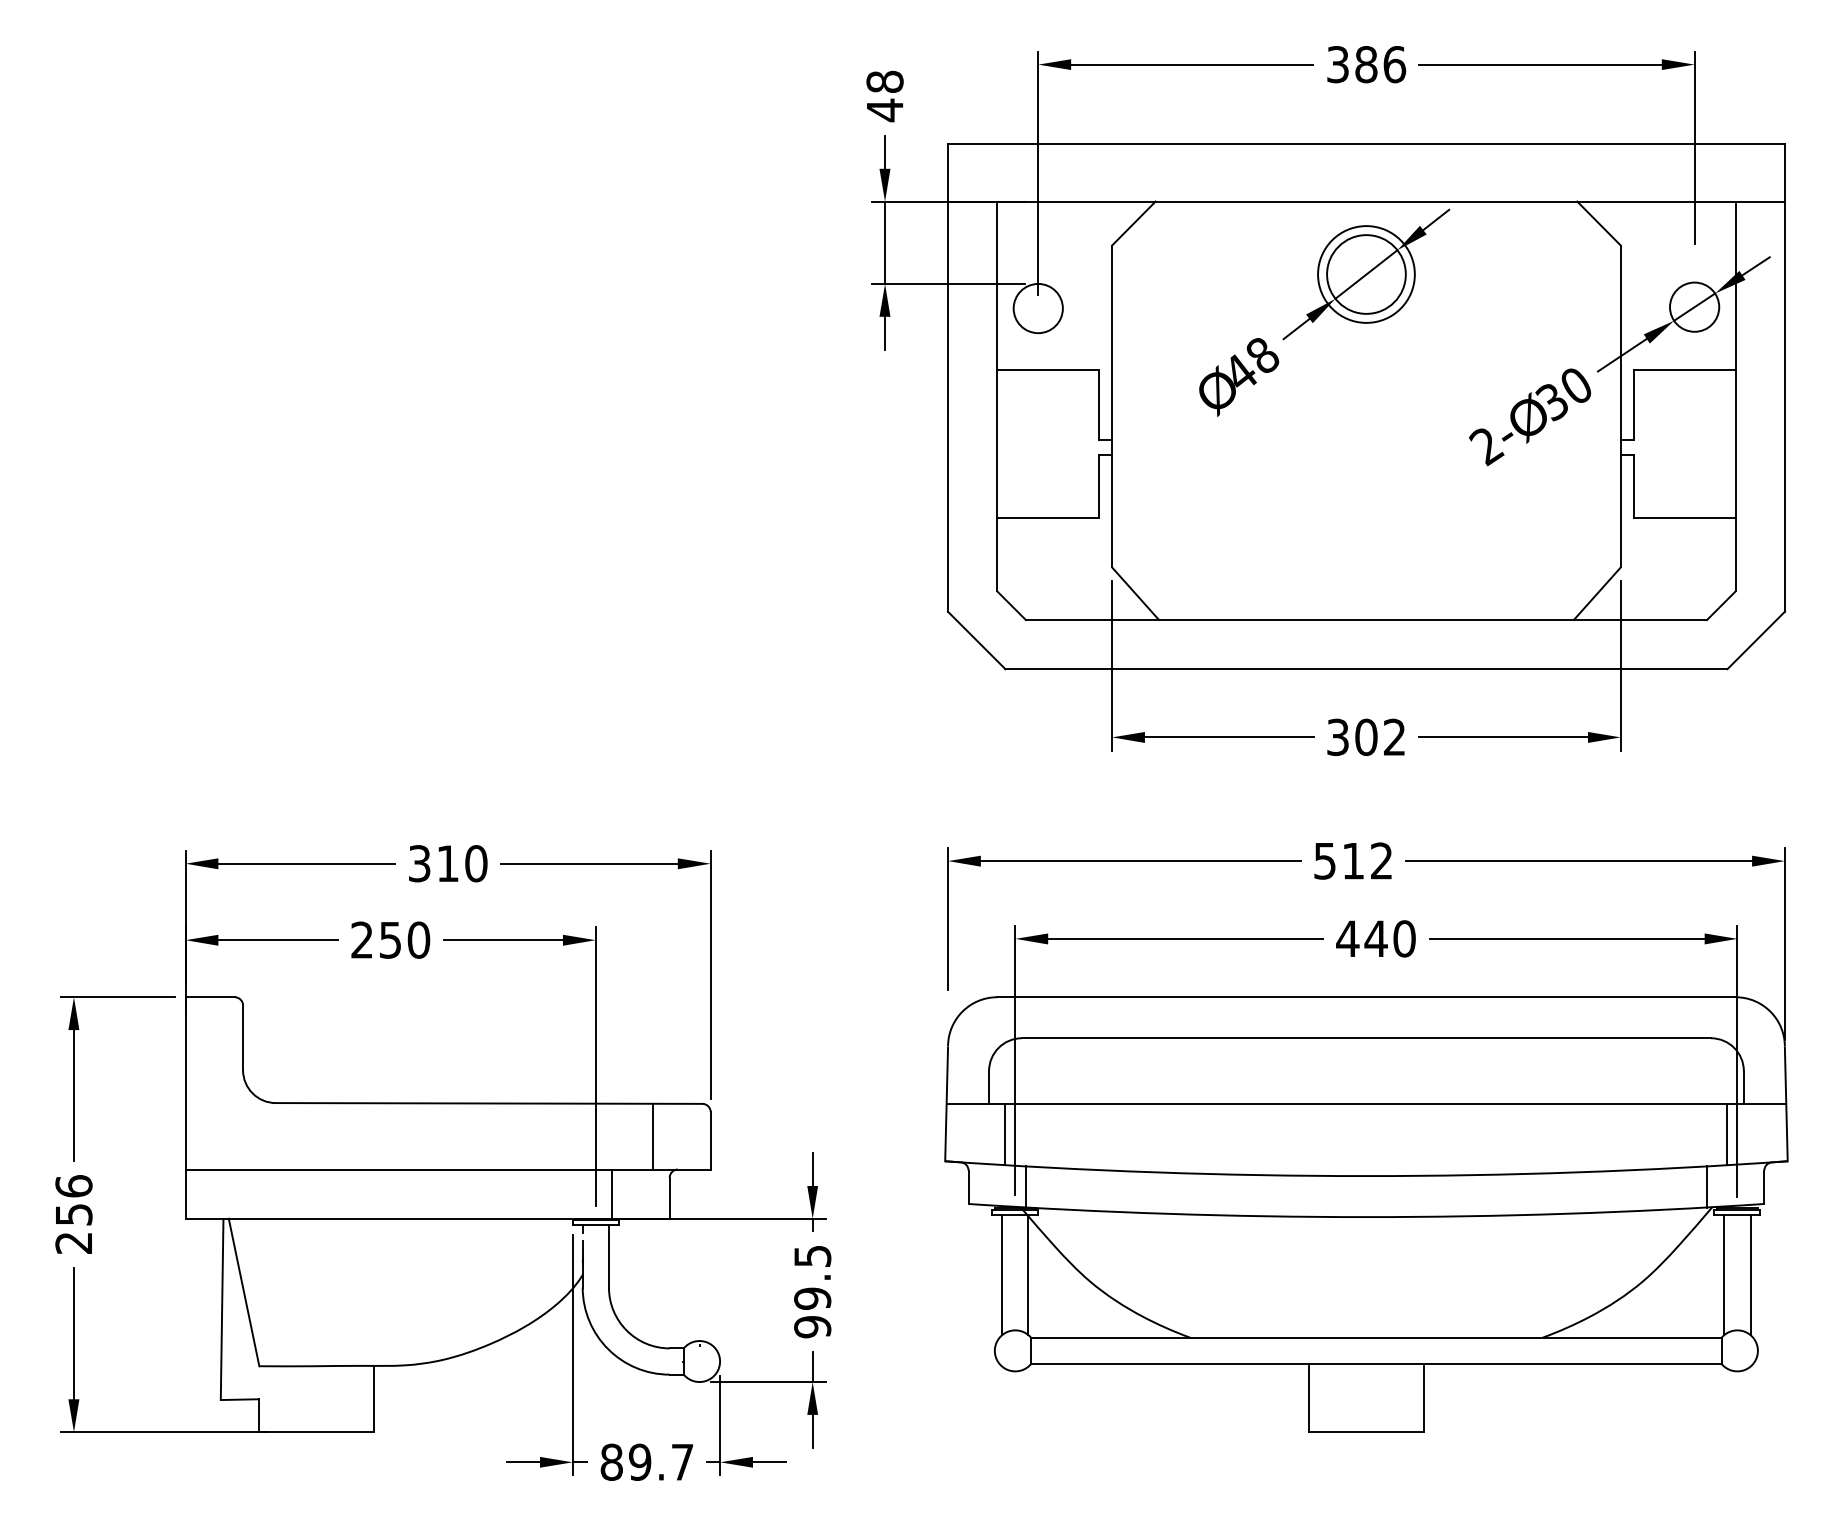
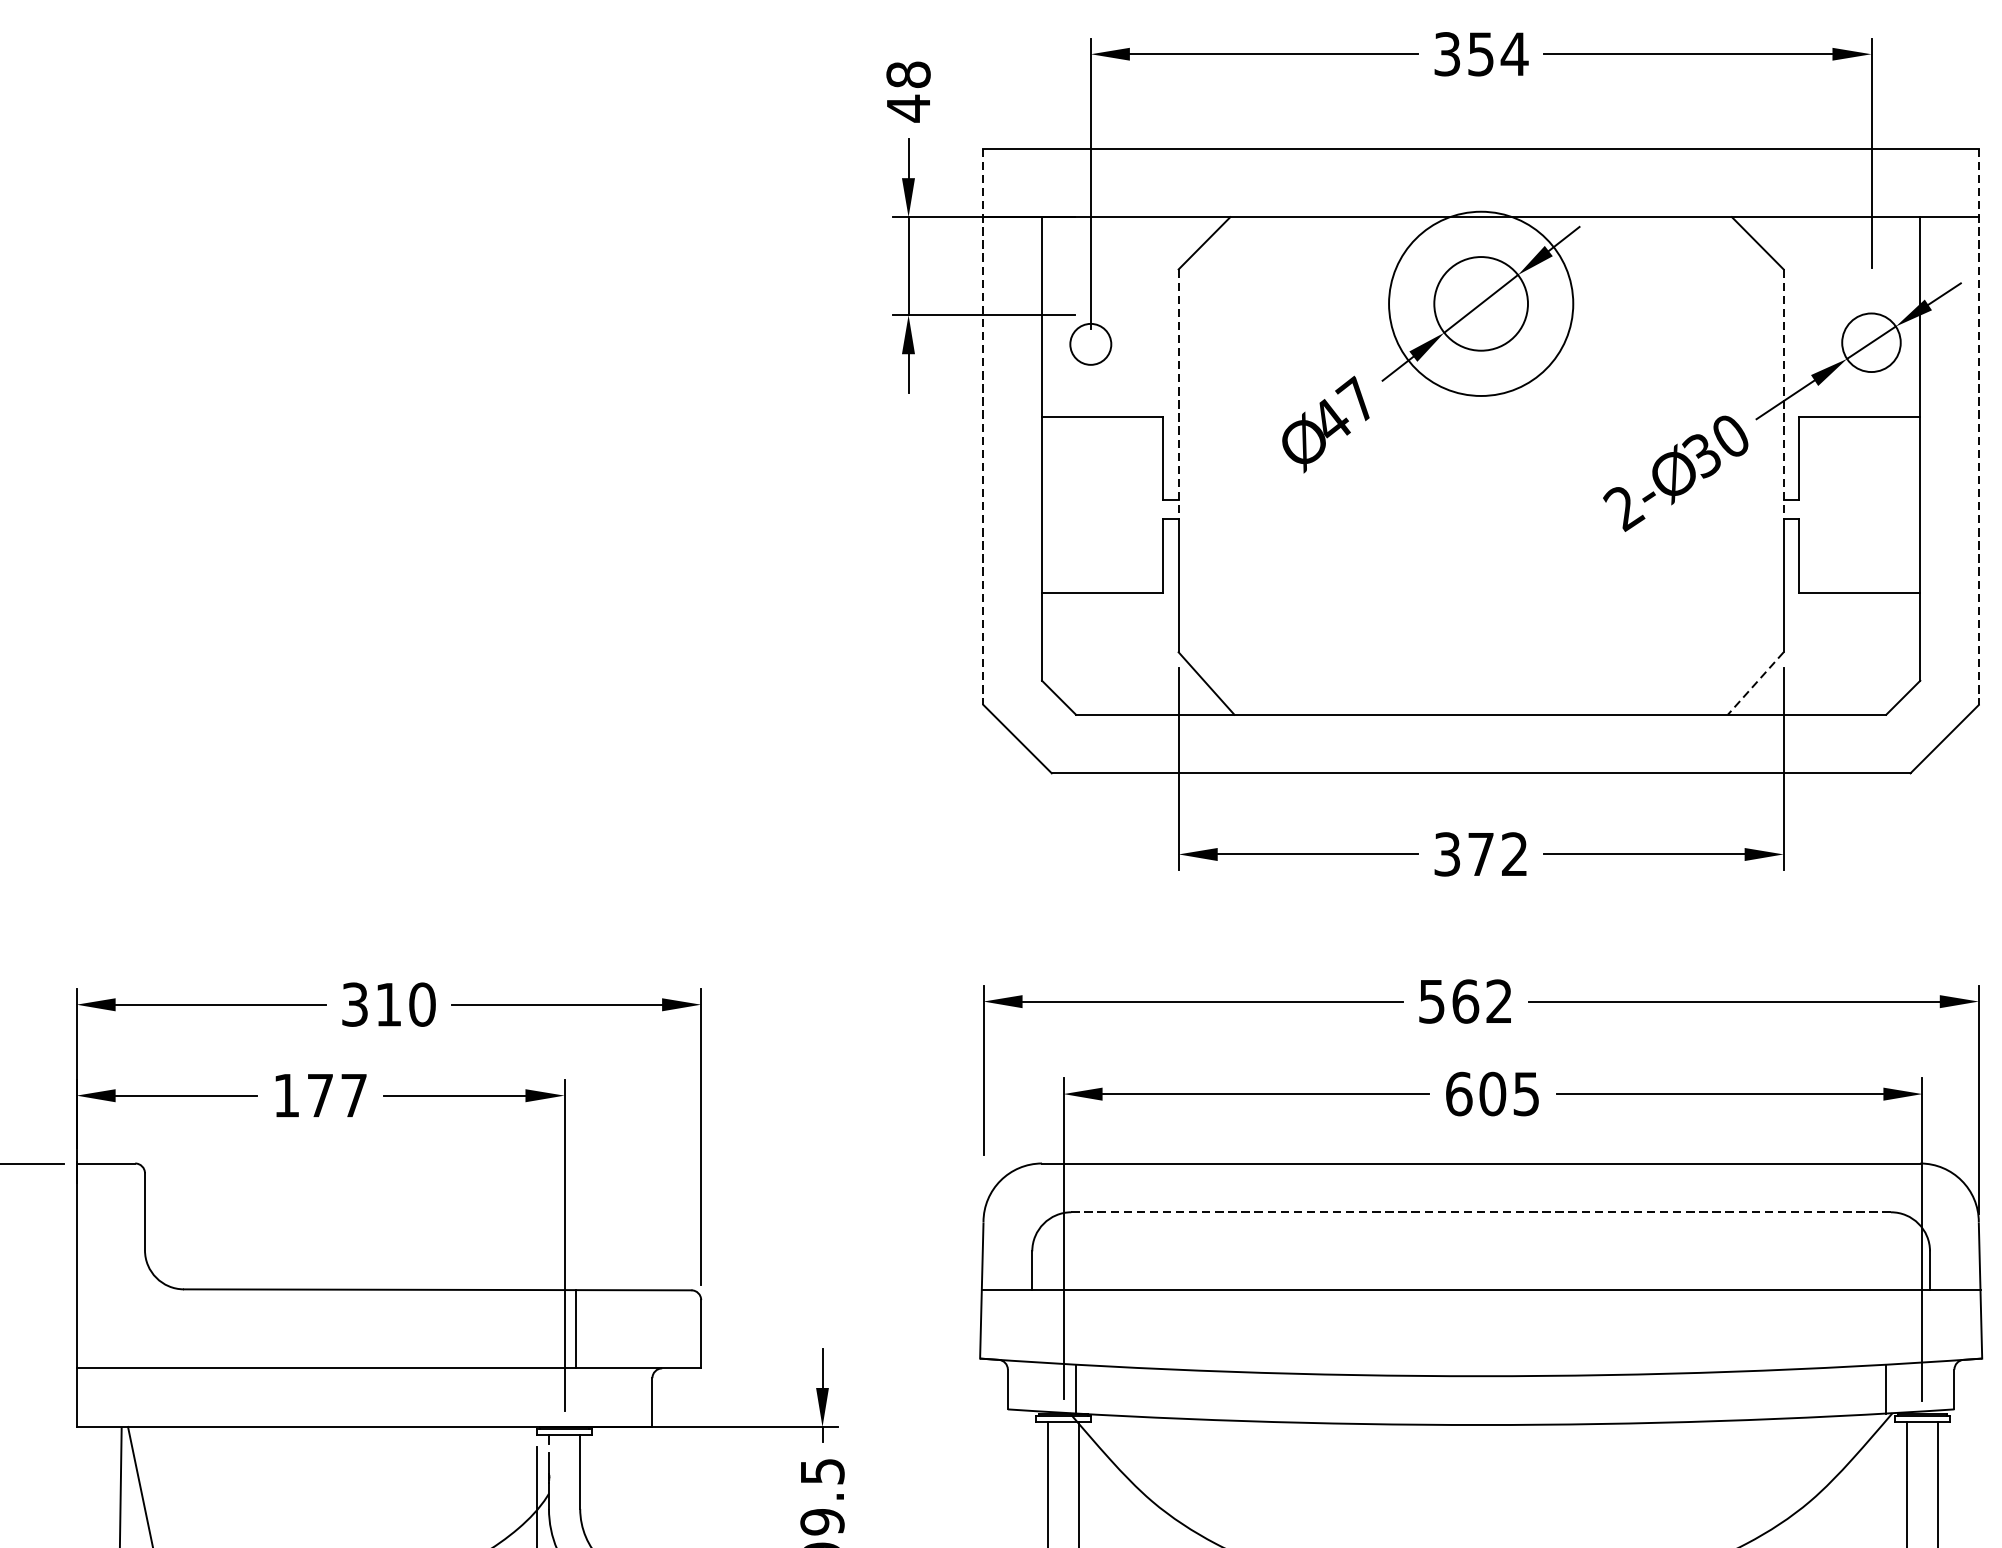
text: (1380, 64) -> (1497, 54), 386 -> 354
circle: (1366, 274) -> (1481, 303), size x1.6
circle: (1037, 308) -> (1089, 344), size x0.7
line: (1112, 350) -> (1179, 394), solid -> dashed
line: (1620, 350) -> (1783, 394), solid -> dashed
text: (1261, 353) -> (1356, 397), 48 -> 47
line: (948, 377) -> (984, 426), solid -> dashed
line: (1784, 377) -> (1978, 426), solid -> dashed
line: (1597, 594) -> (1755, 684), solid -> dashed
text: (1366, 737) -> (1481, 854), 302 -> 372
text: (1353, 860) -> (1465, 1000), 512 -> 562
text: (1375, 938) -> (1491, 1093), 440 -> 605
text: (390, 939) -> (320, 1094), 250 -> 177
line: (1366, 1038) -> (1481, 1212), solid -> dashed
line: (1005, 1134) -> (1051, 1326), removed
line: (1727, 1134) -> (1910, 1326), removed
line: (653, 1136) -> (576, 1329), moved
line: (612, 1193) -> (584, 1396), removed

